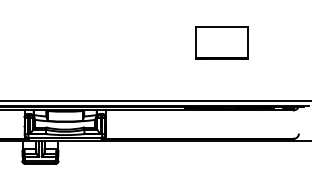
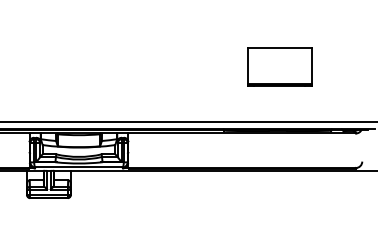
part: (221, 42) -> (279, 65), moved

